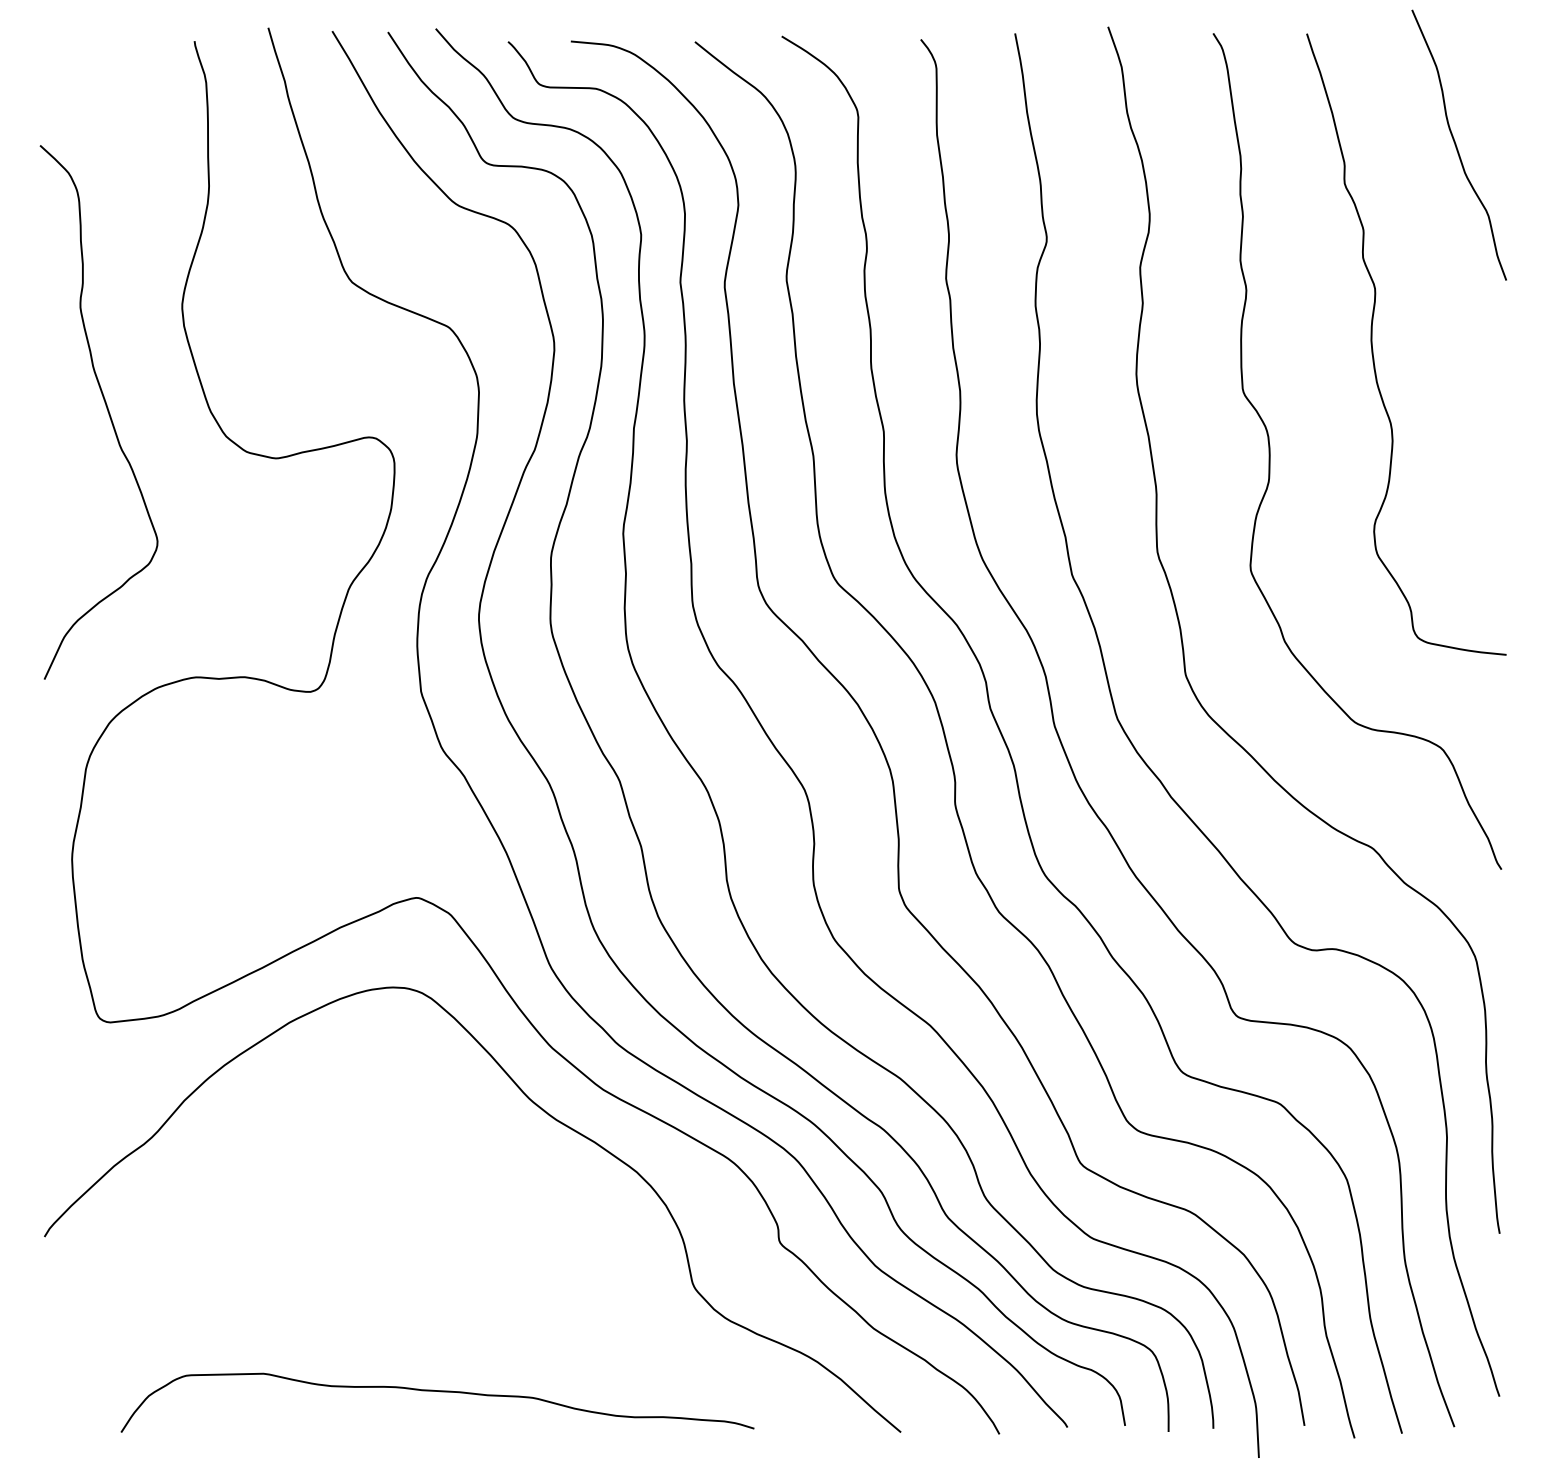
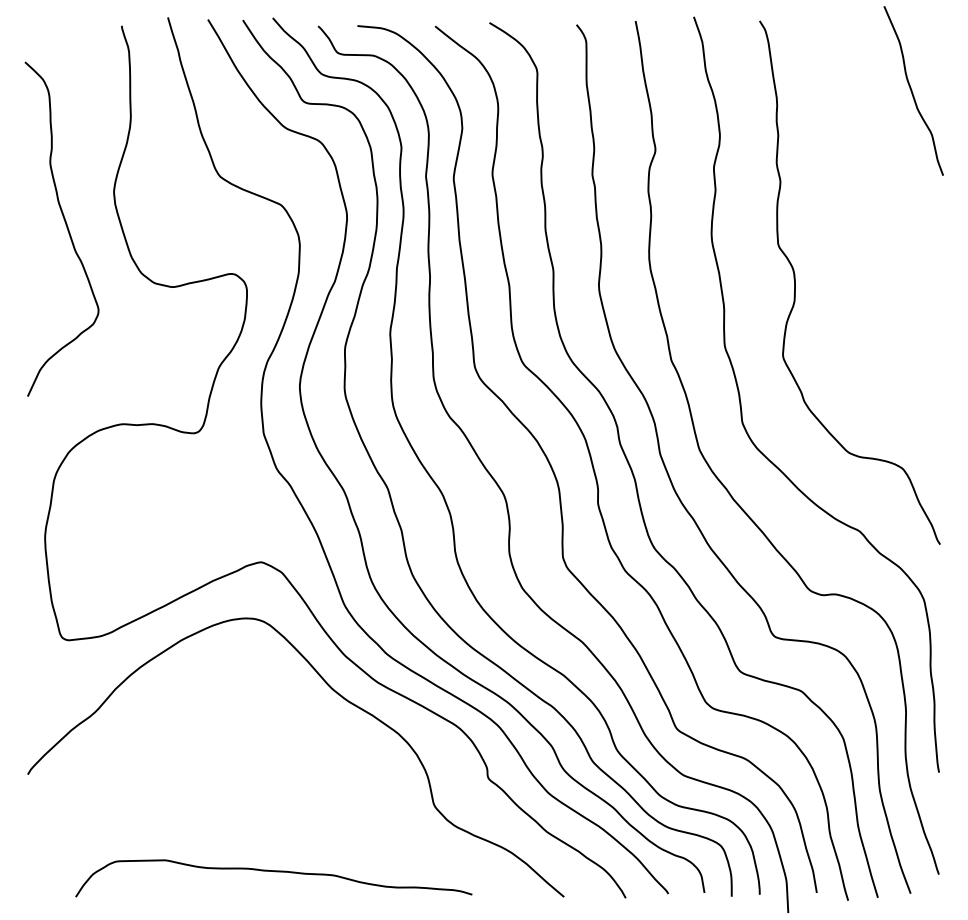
curve: (1374, 348) -> (860, 218), removed
curve: (104, 406) -> (65, 225), moved

